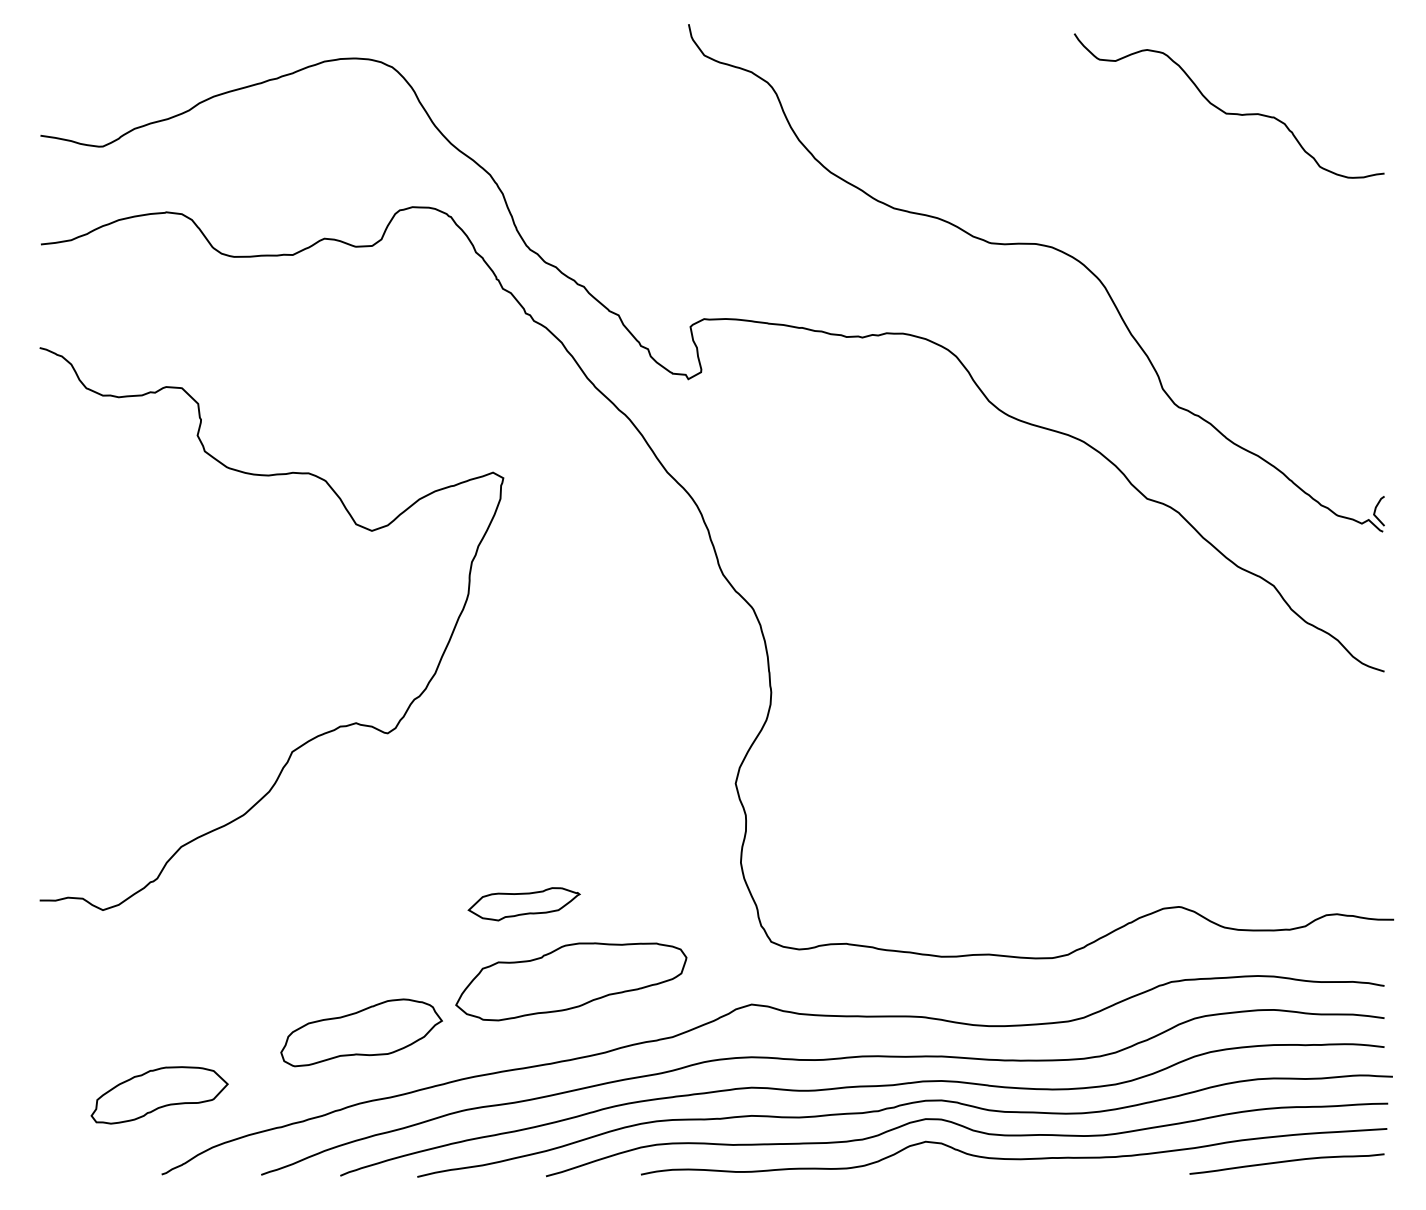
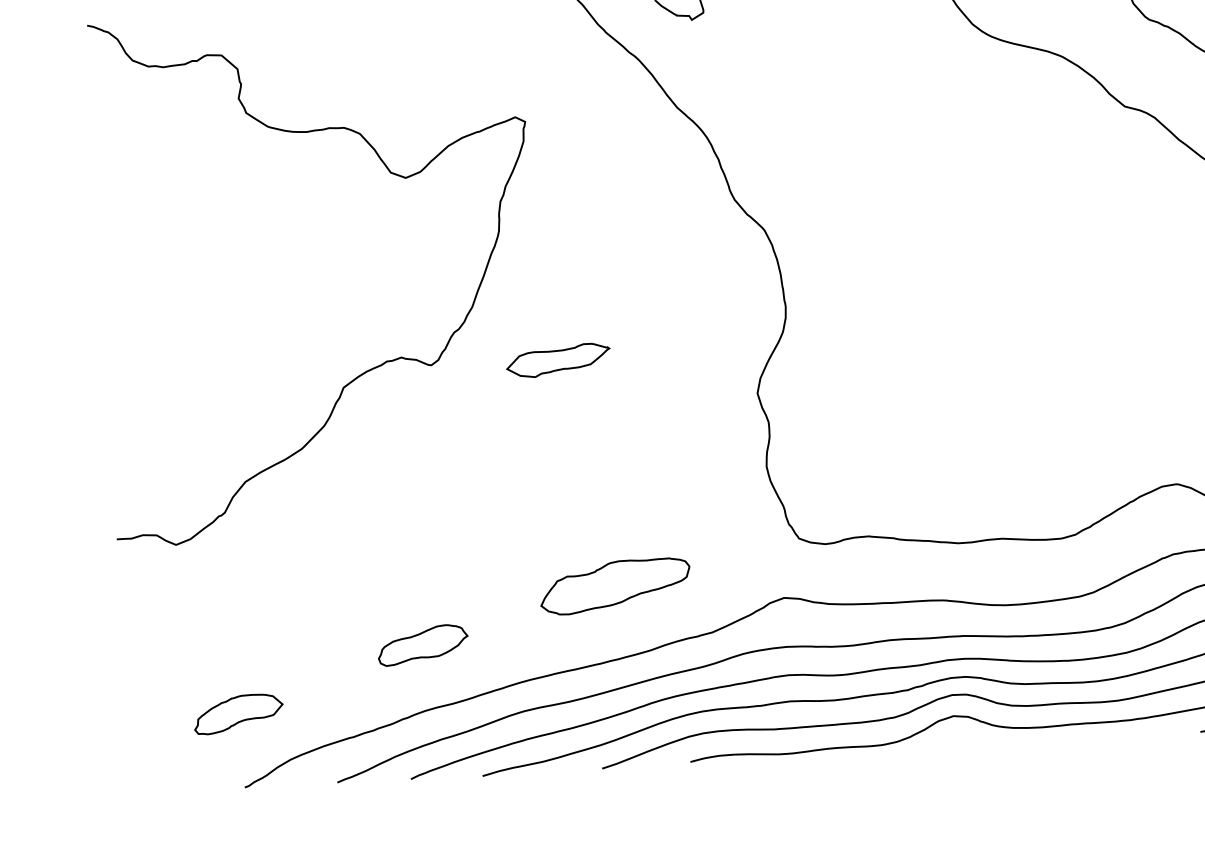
part: (523, 904) -> (557, 360), moved
part: (571, 981) -> (615, 586), size x0.7
part: (361, 1032) -> (422, 644), size x0.6
part: (159, 1095) -> (238, 714), size x0.7

